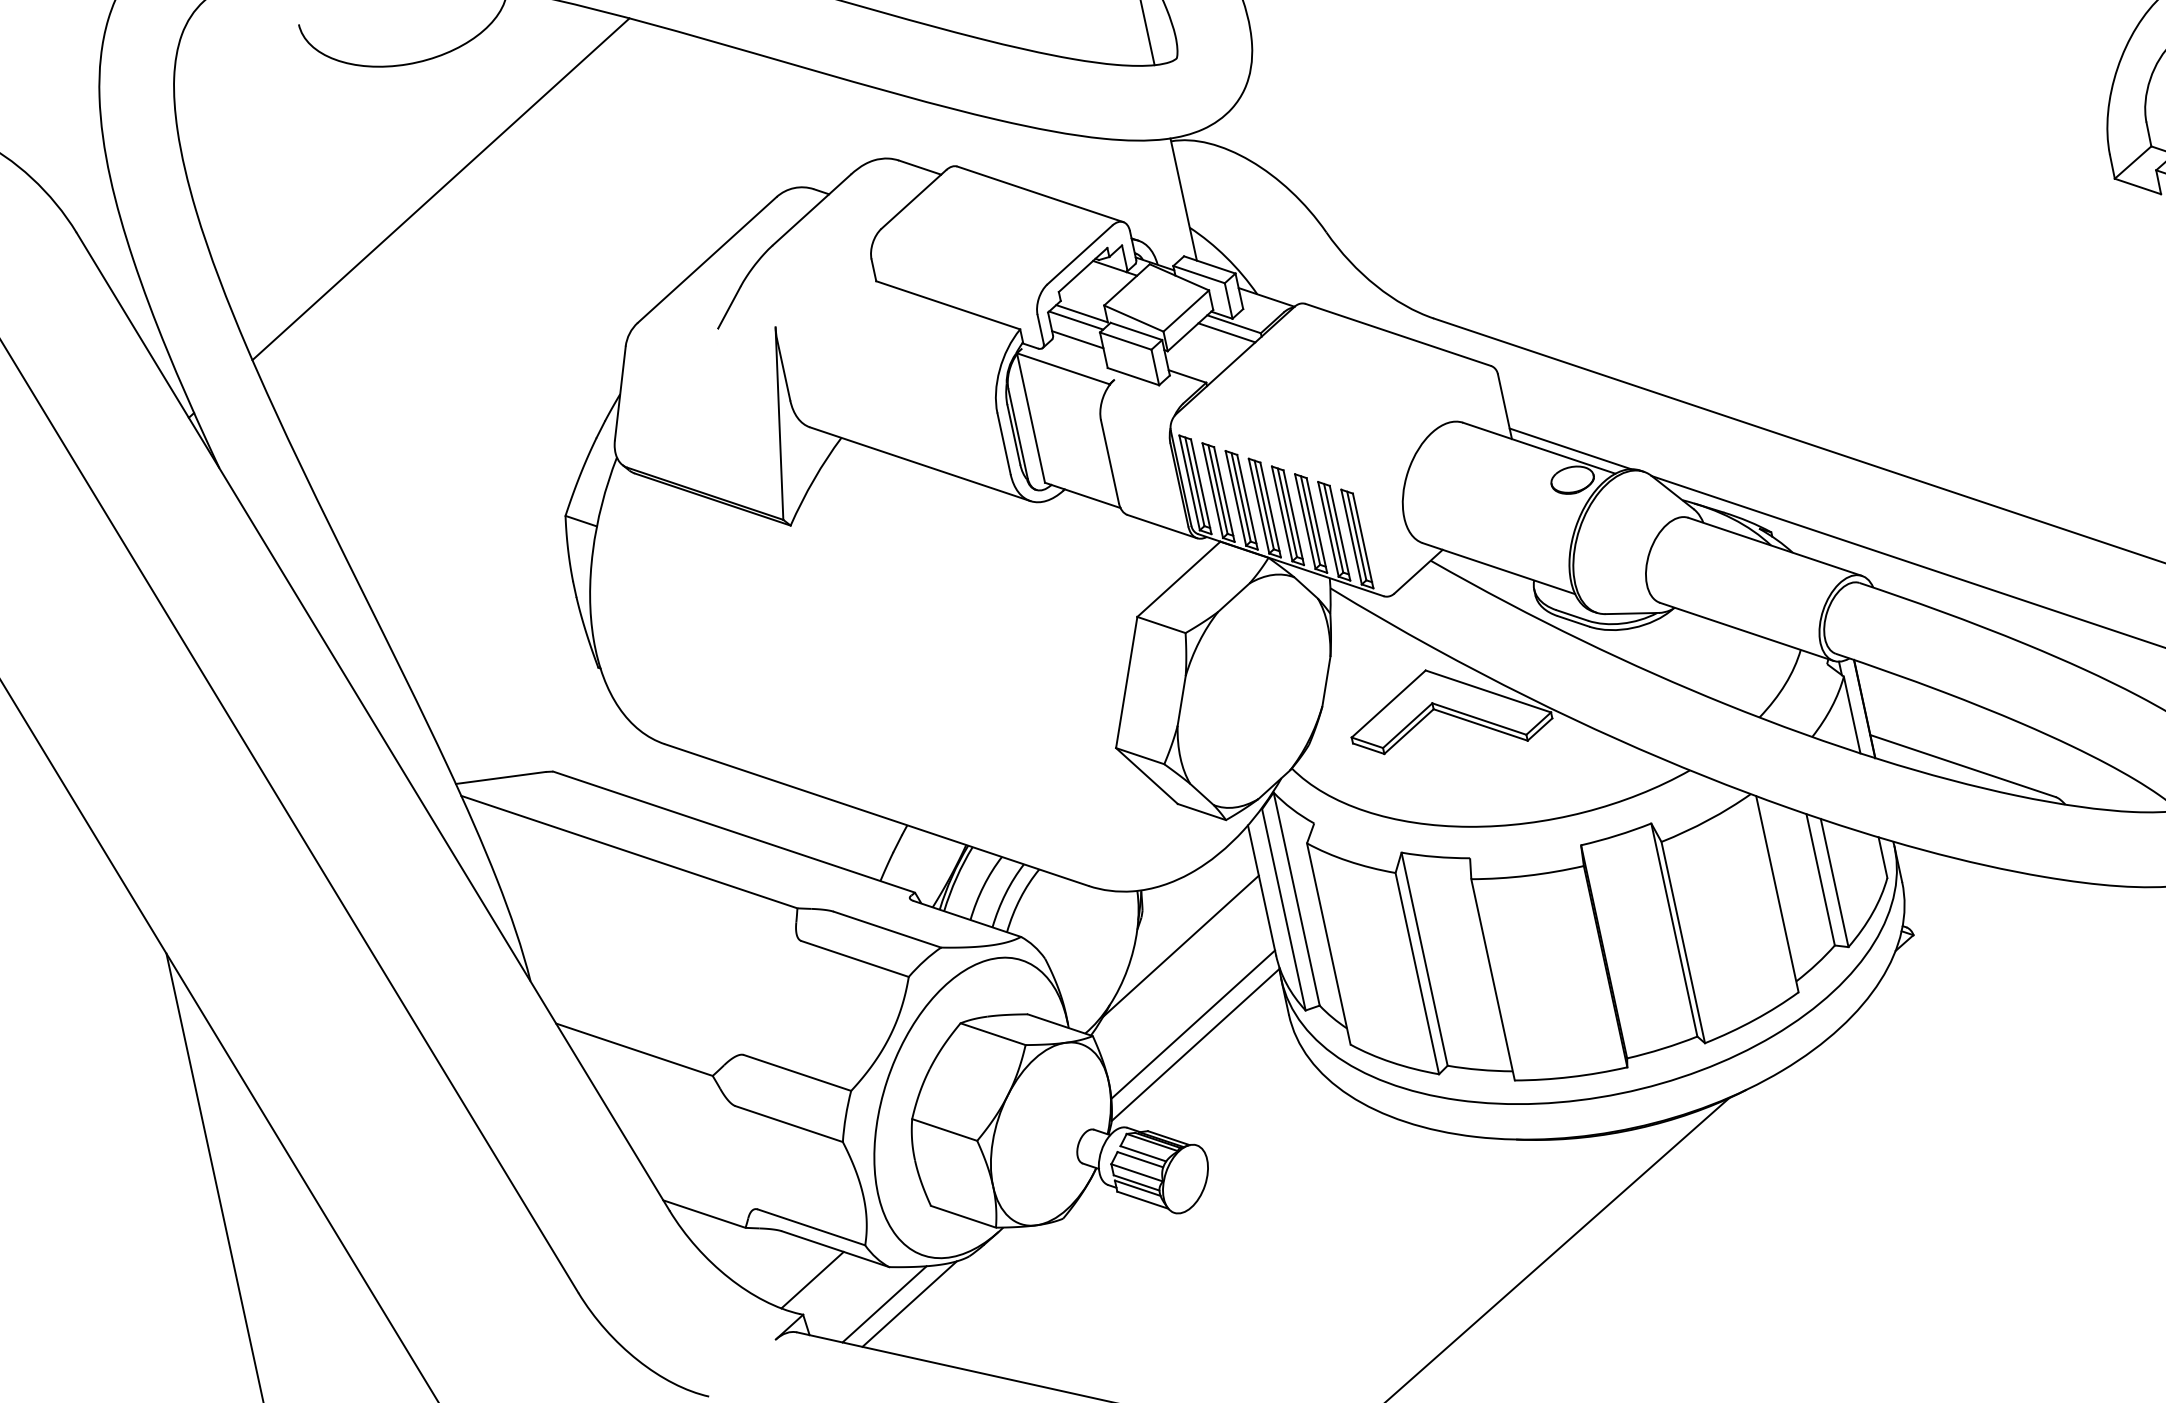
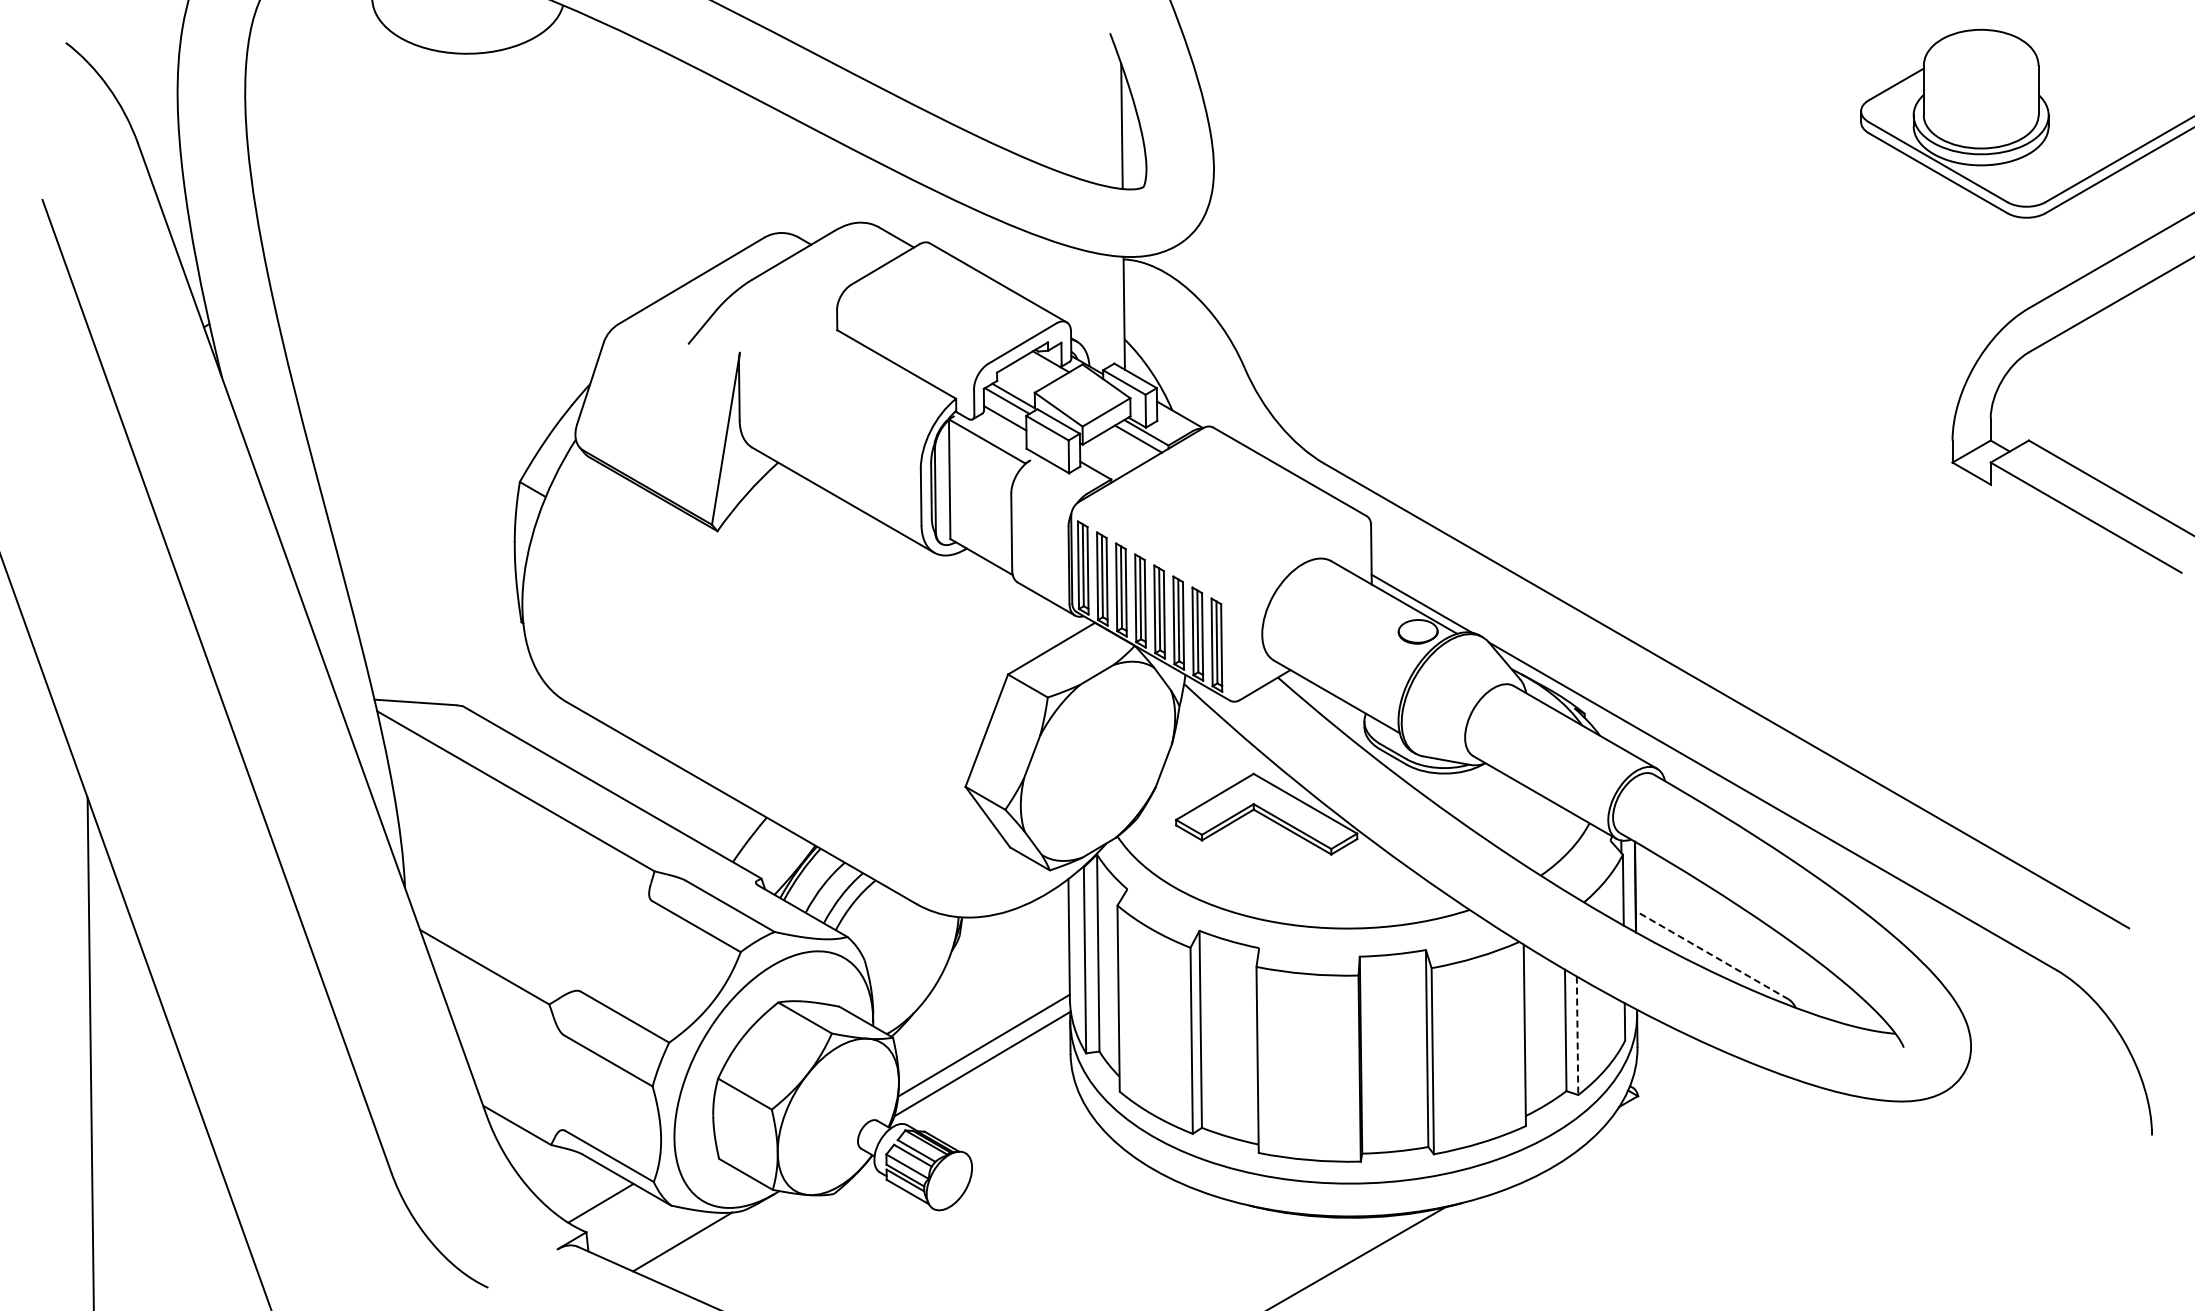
line: (441, 189) -> (468, 170), removed
line: (1962, 766) -> (1711, 955), solid -> dashed
line: (1834, 883) -> (1577, 1036), solid -> dashed
line: (1181, 945) -> (987, 973), removed
line: (884, 1304) -> (660, 1237), removed

